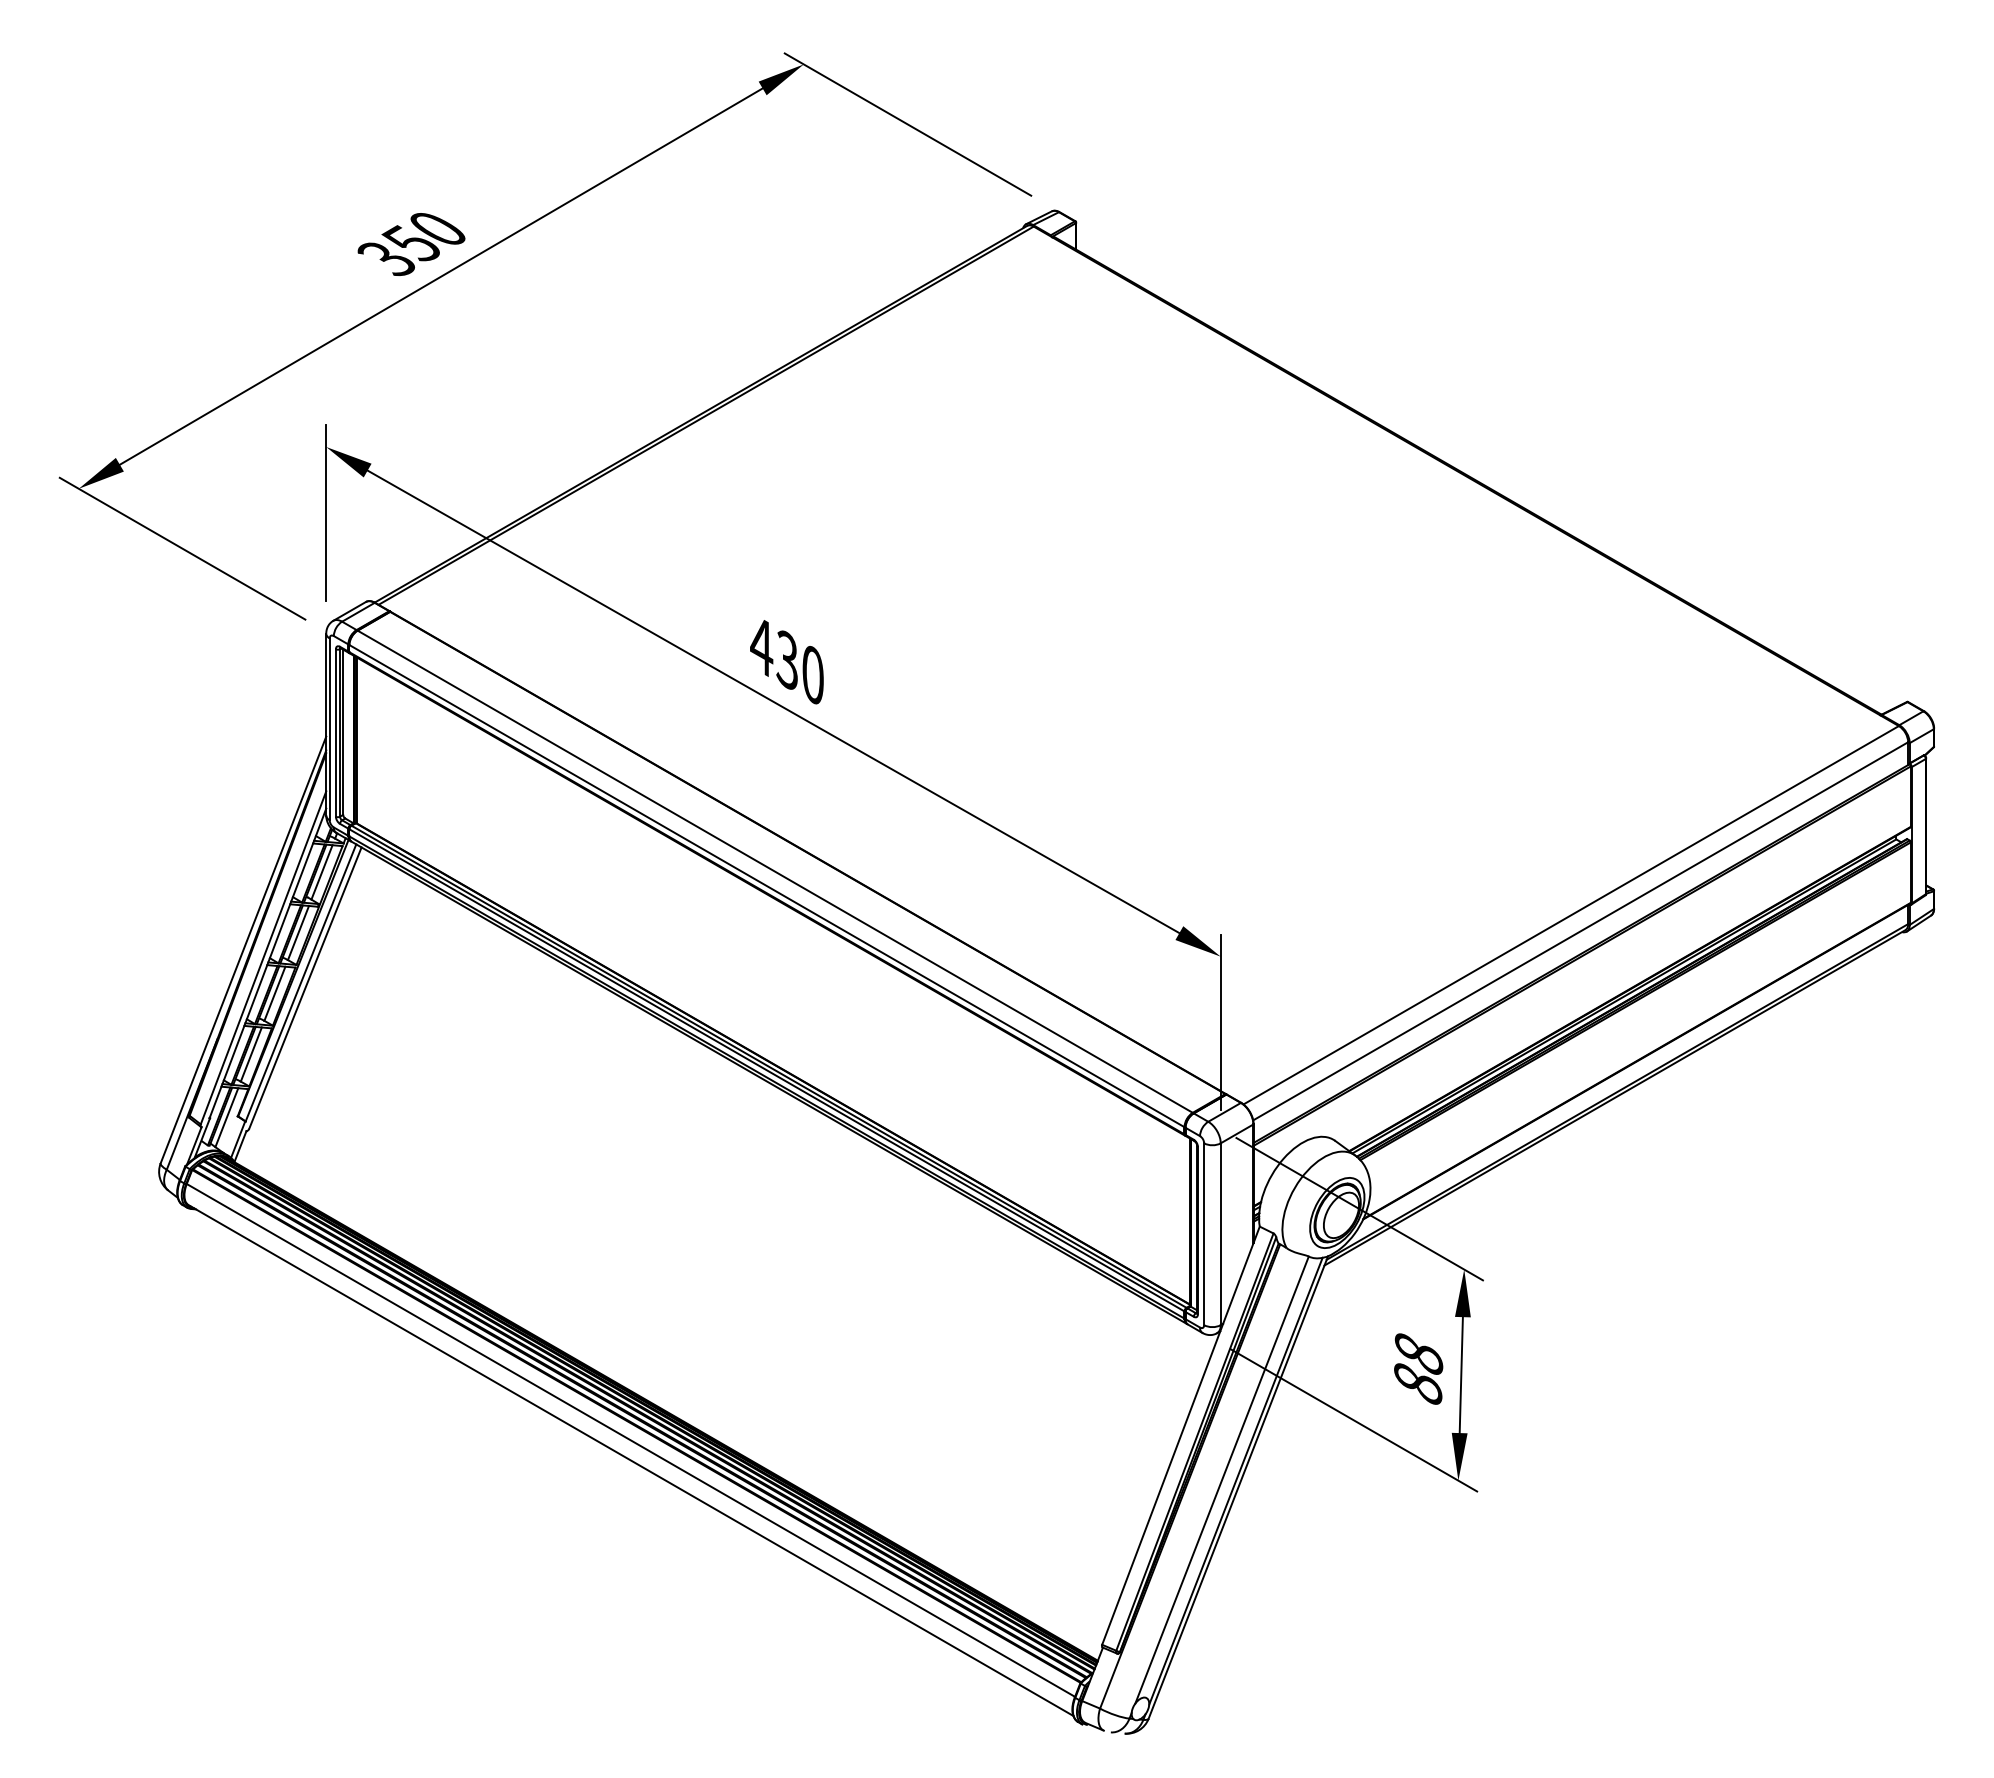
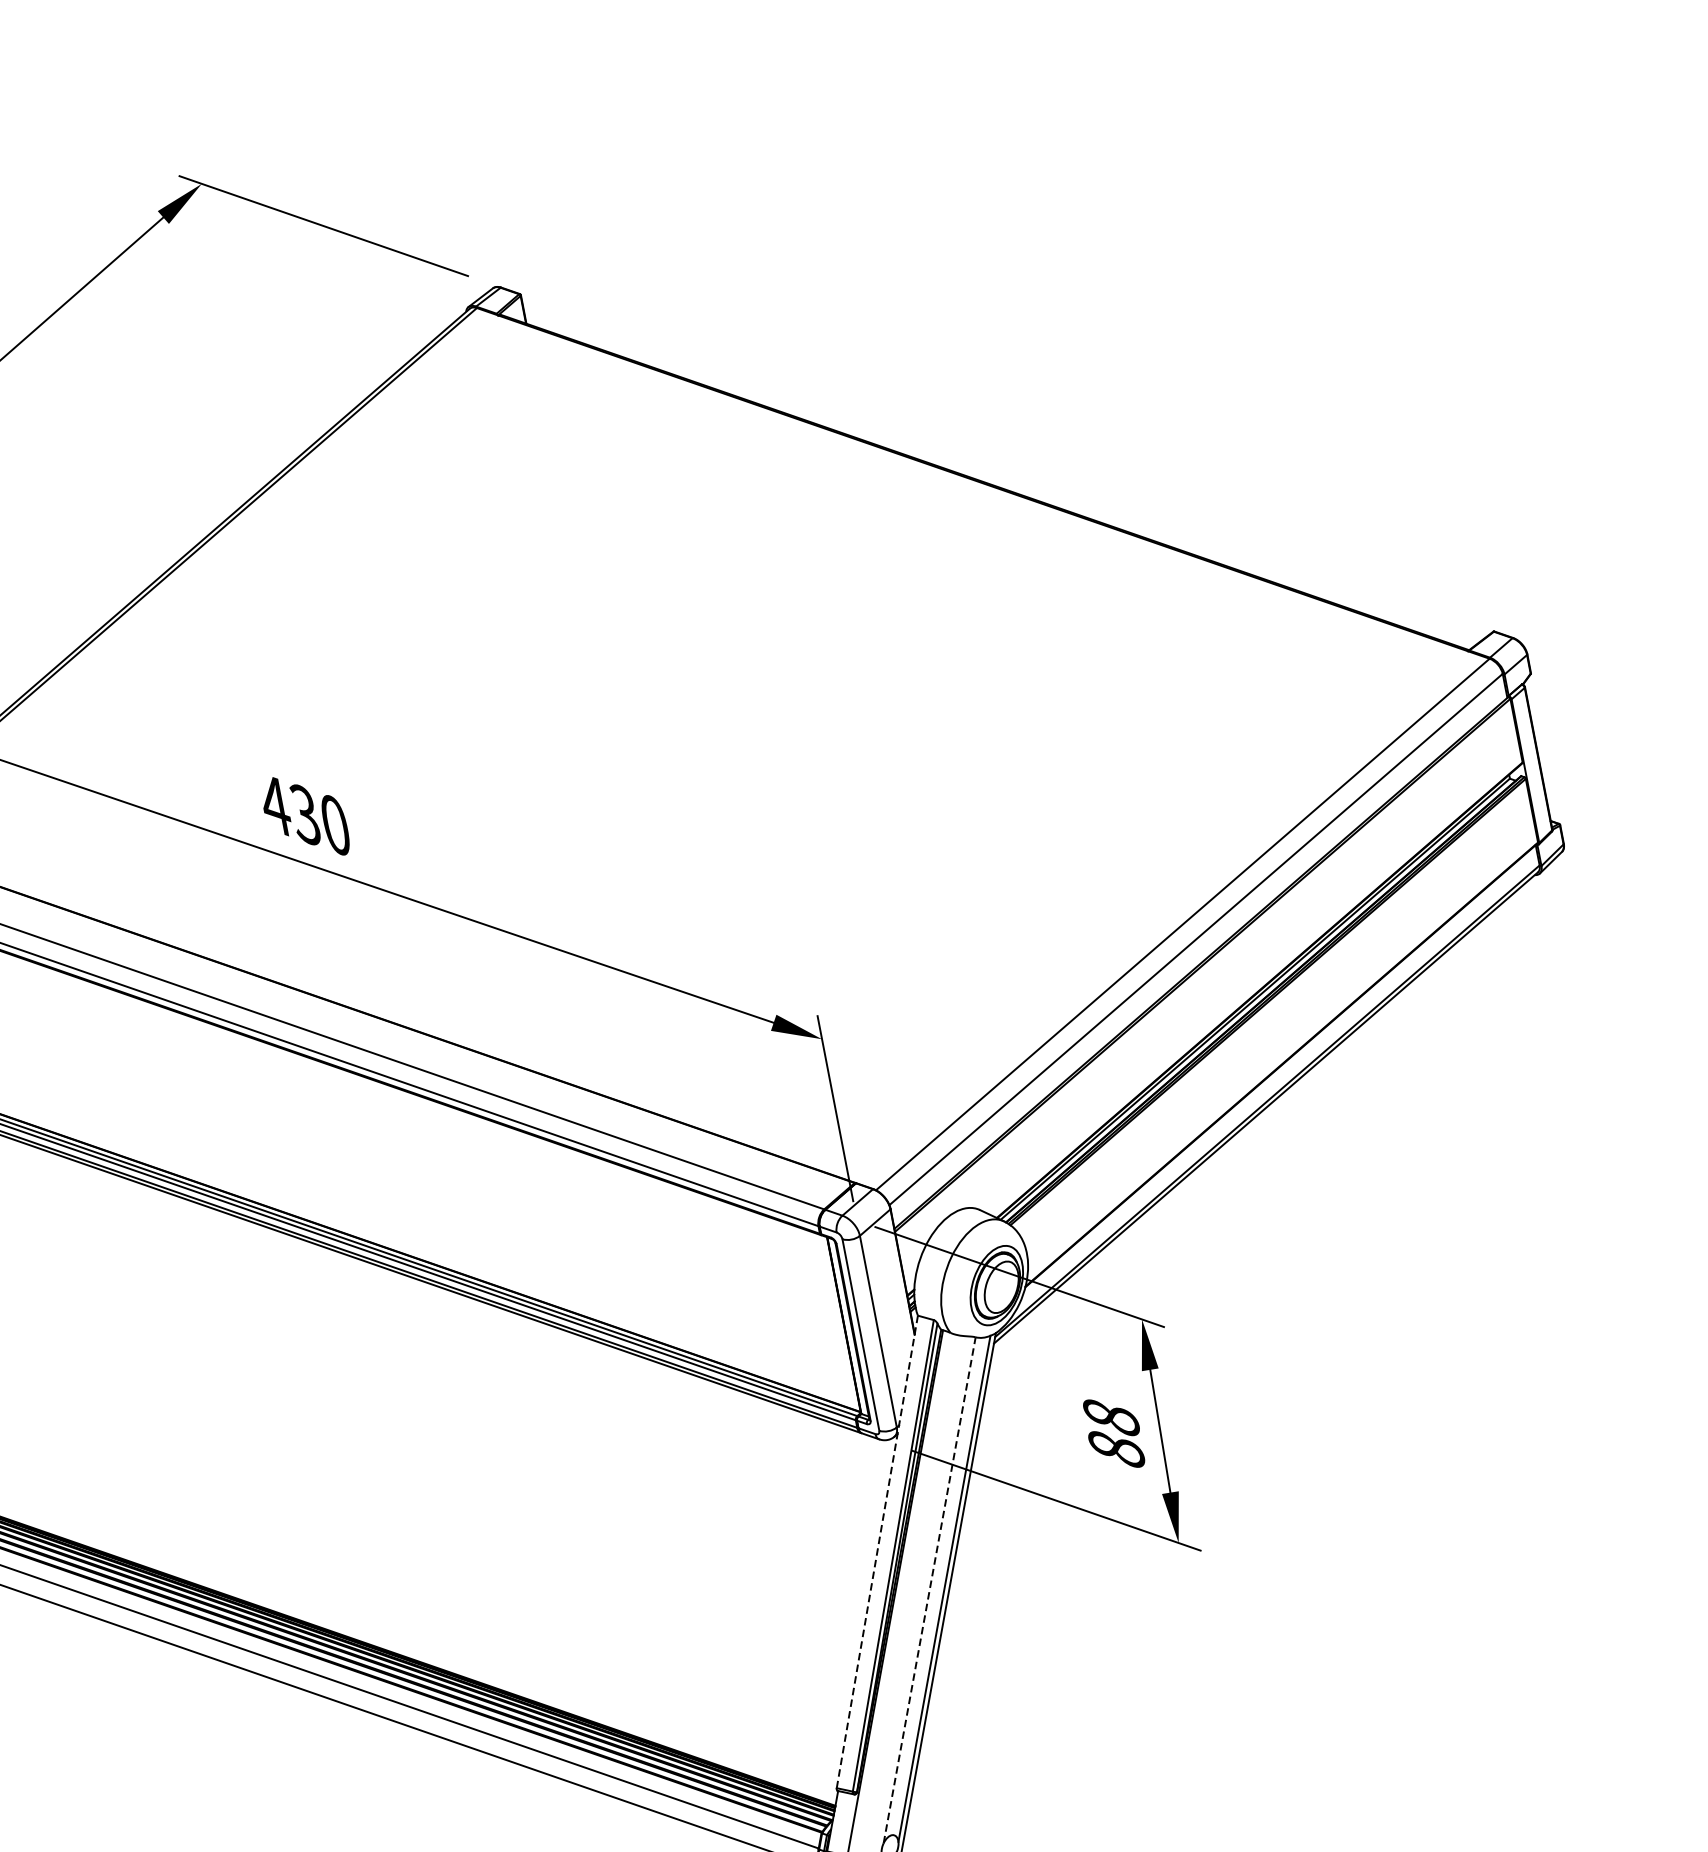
line: (1180, 1436) -> (877, 1552), solid -> dashed
line: (1222, 1480) -> (930, 1590), solid -> dashed

